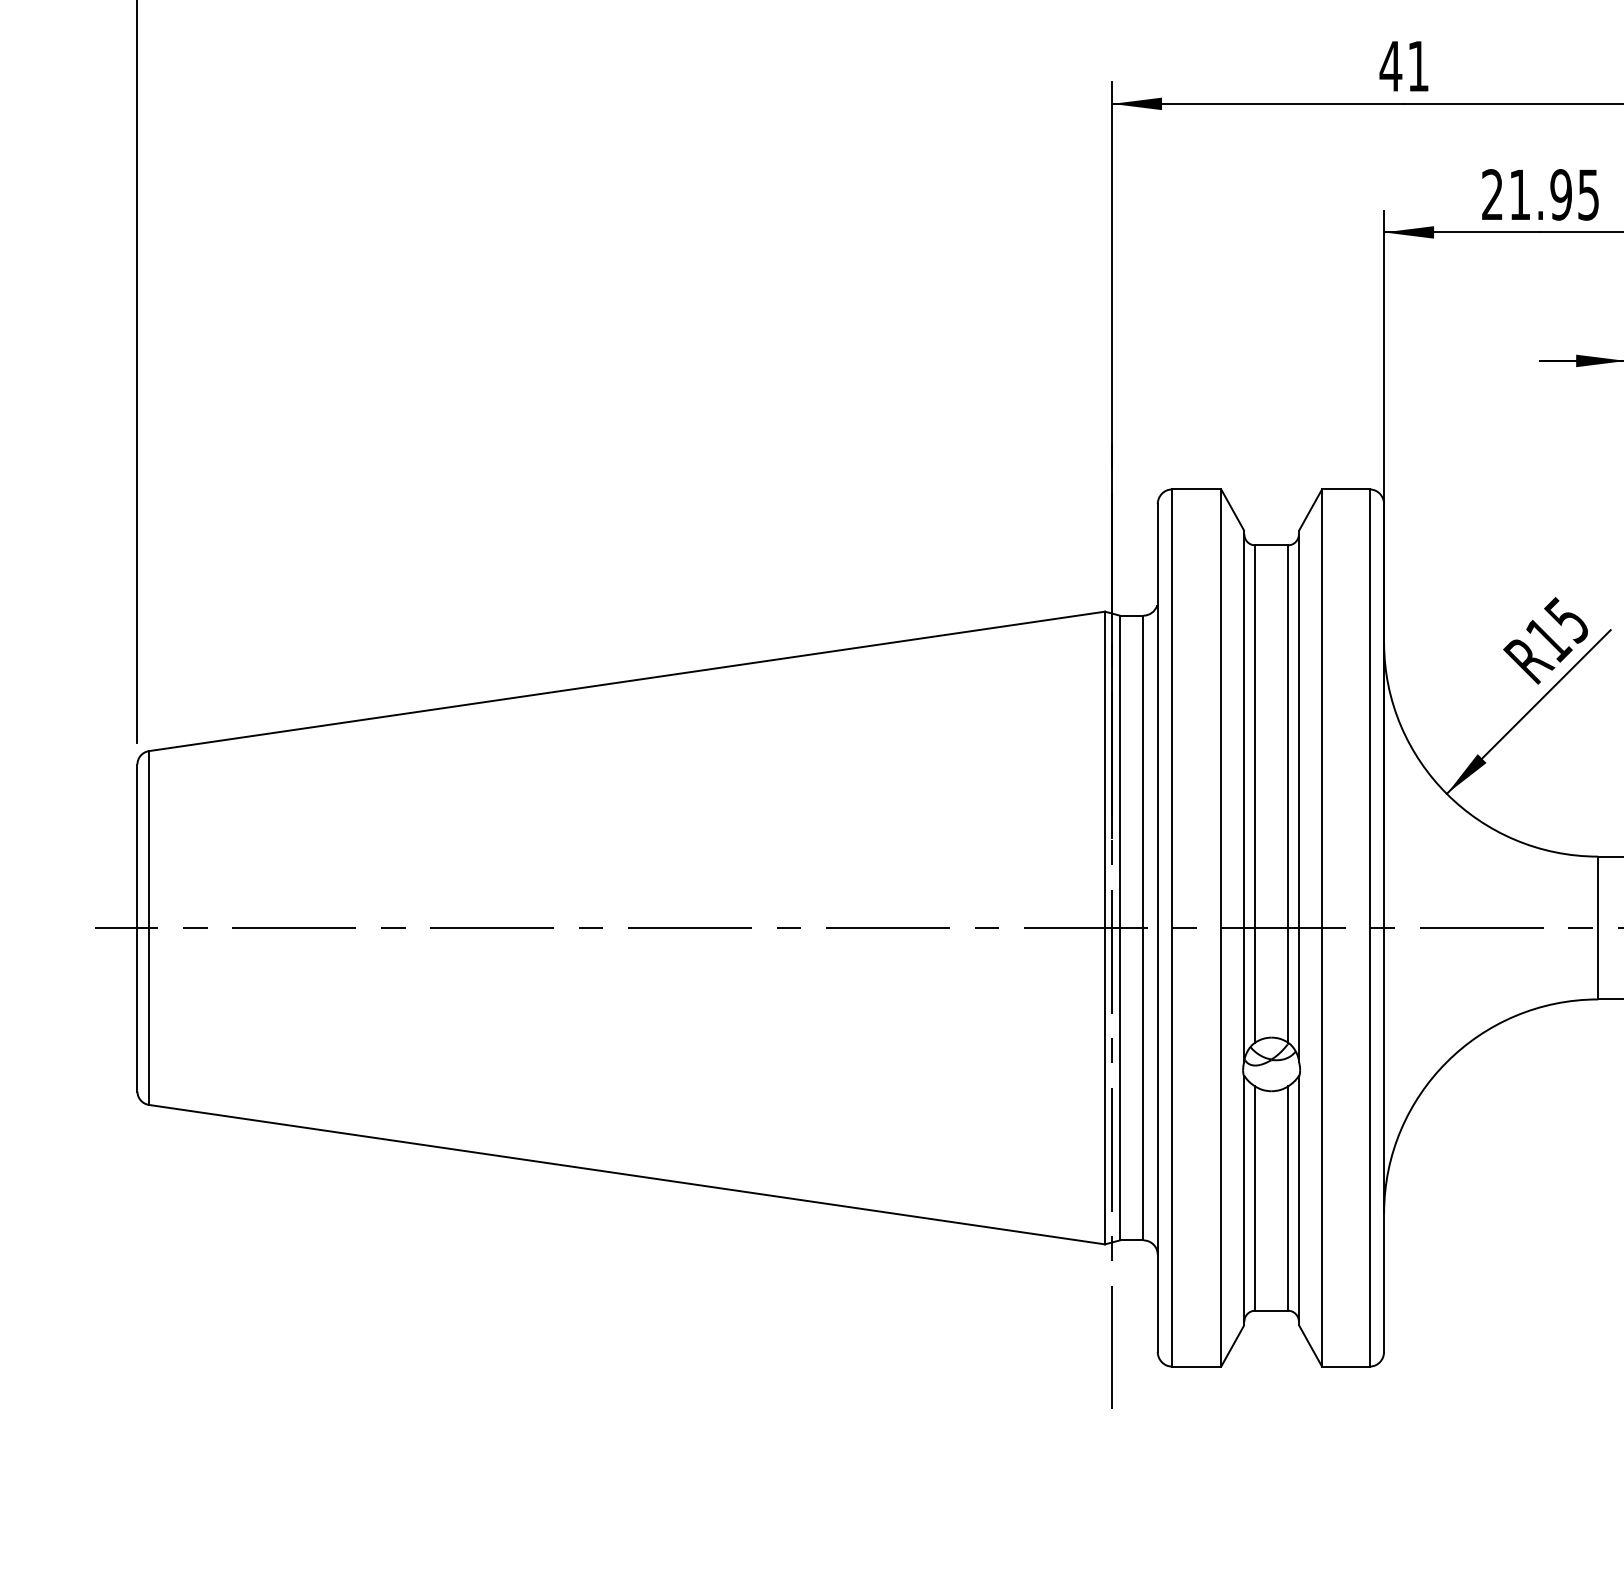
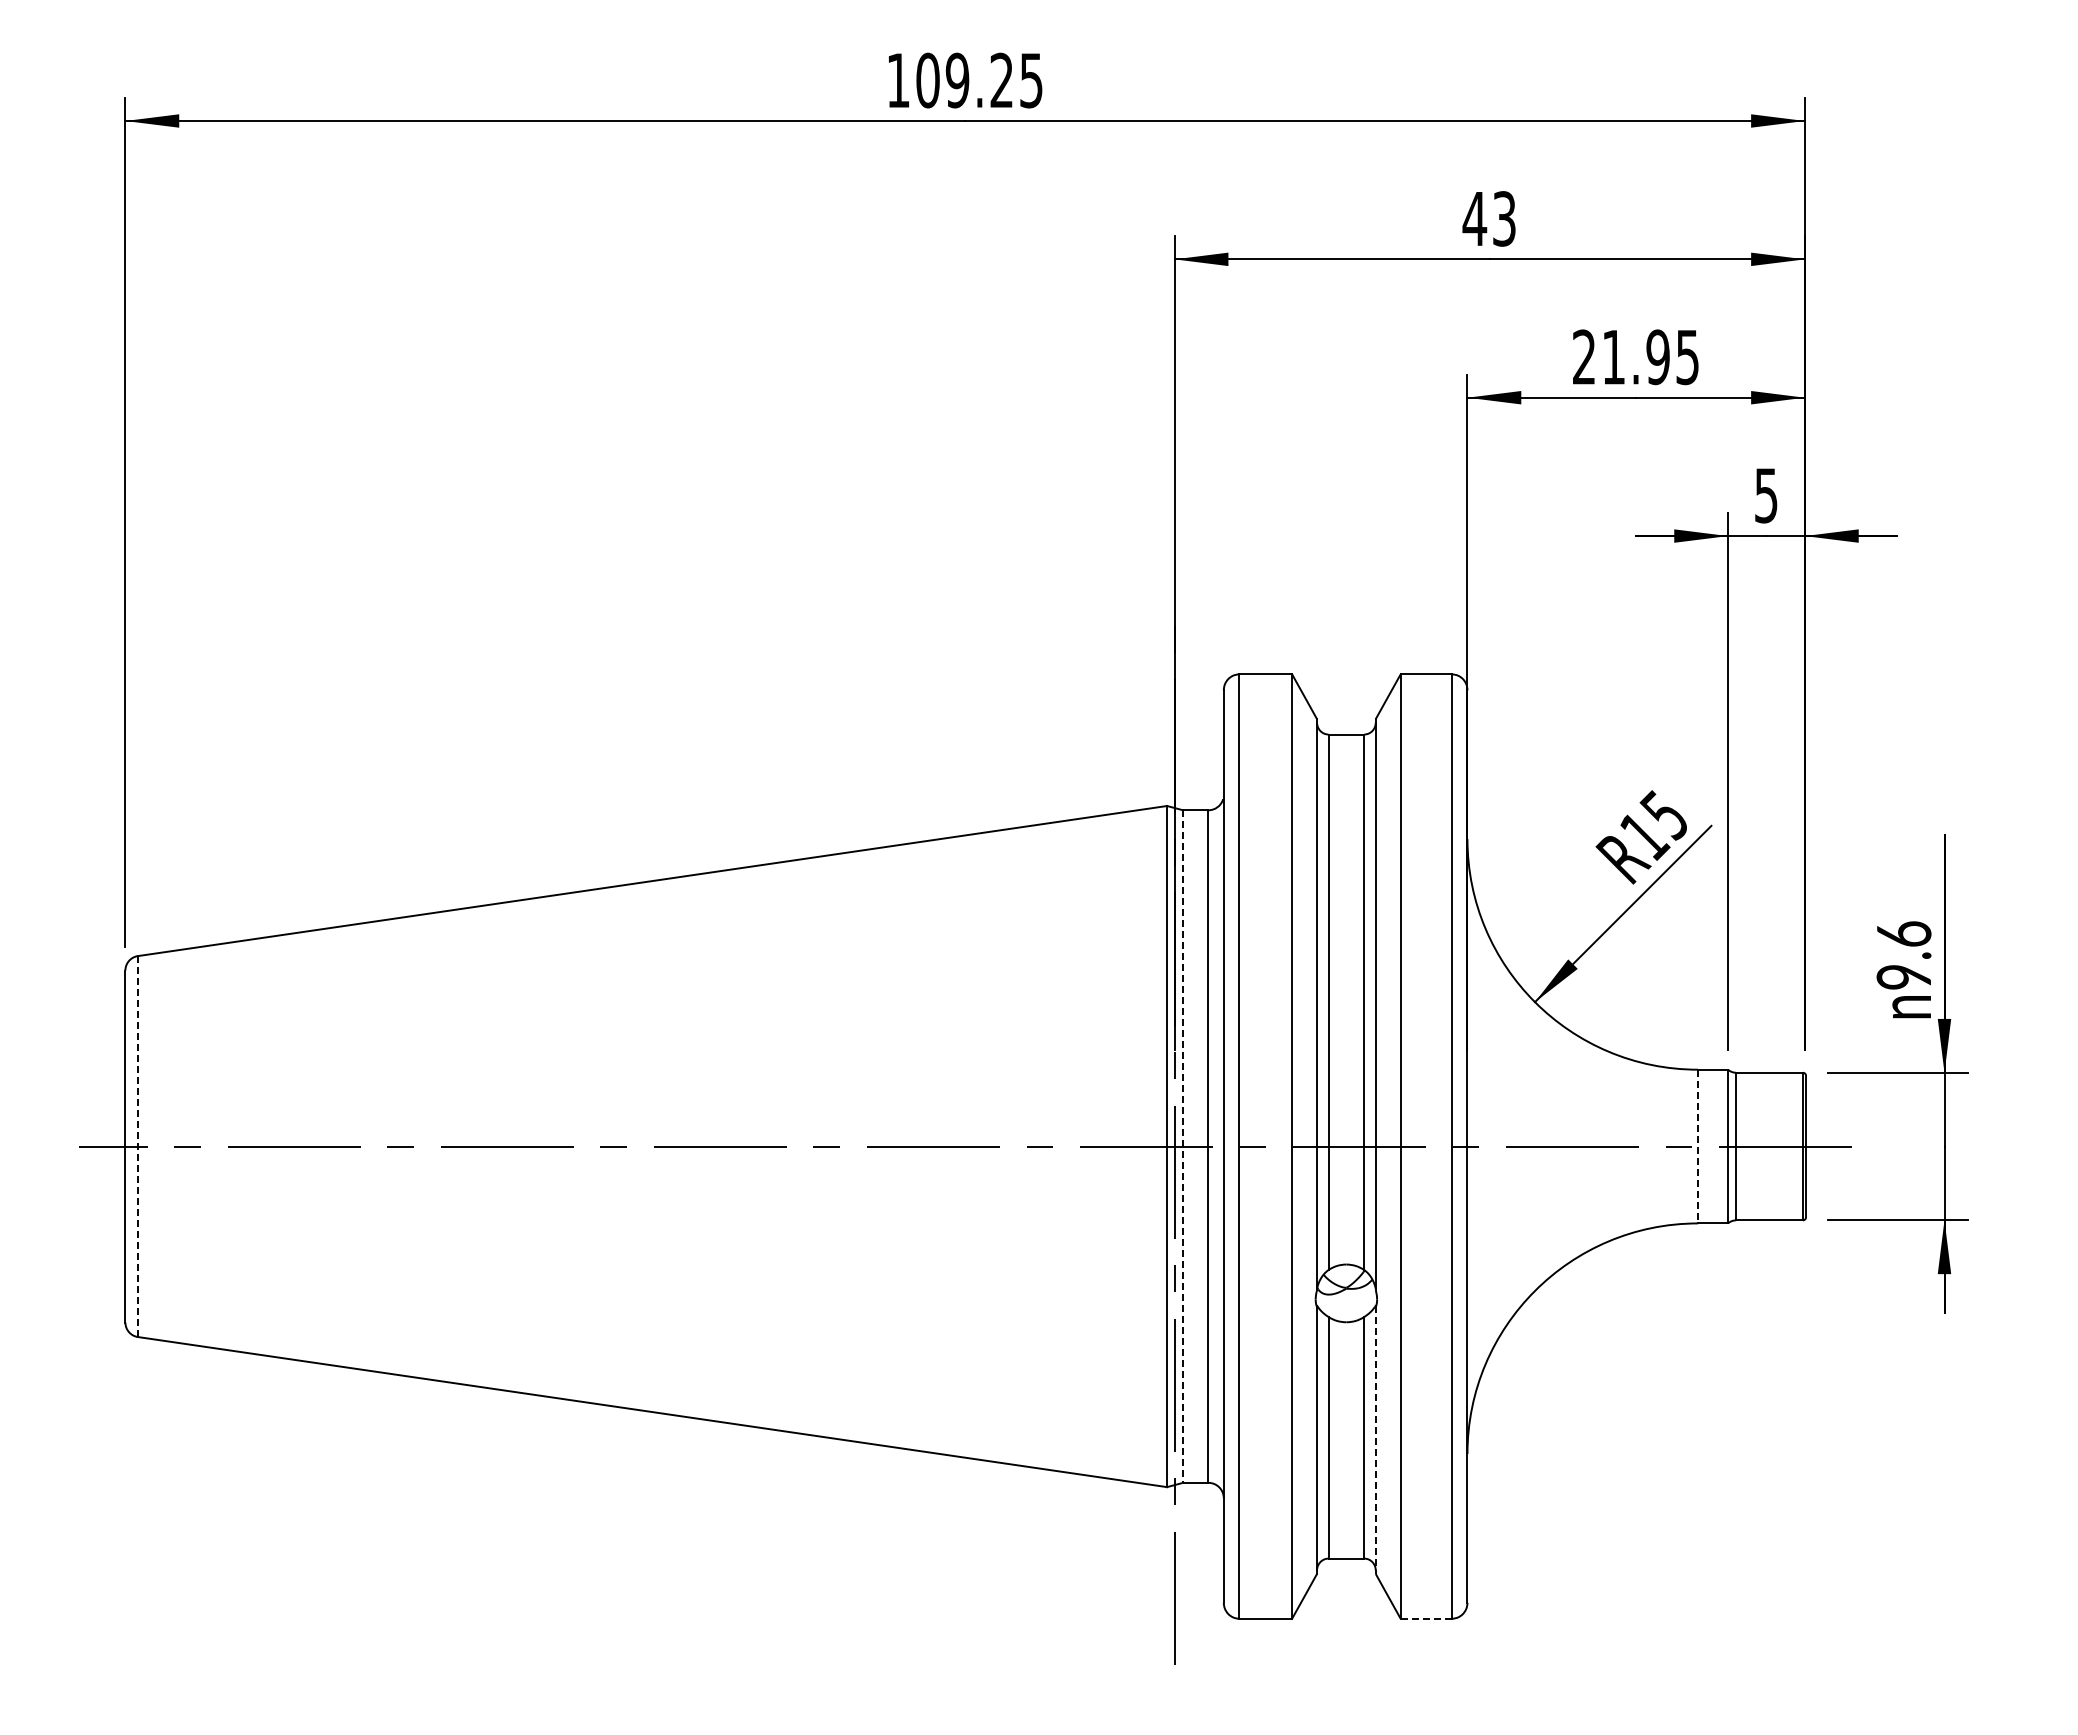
text: (1418, 65) -> (1504, 218), 41 -> 43
line: (1598, 927) -> (1698, 1146), solid -> dashed
line: (148, 928) -> (137, 1147), solid -> dashed
line: (1120, 928) -> (1183, 1147), solid -> dashed
line: (1298, 1201) -> (1375, 1440), solid -> dashed
line: (1346, 1366) -> (1426, 1618), solid -> dashed

